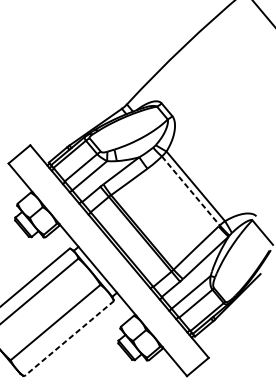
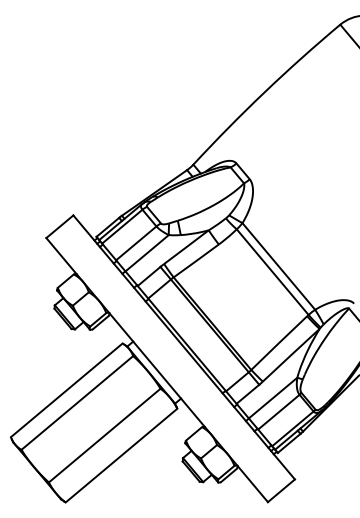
line: (190, 191) -> (272, 272), dashed -> solid
line: (69, 338) -> (121, 455), dashed -> solid

